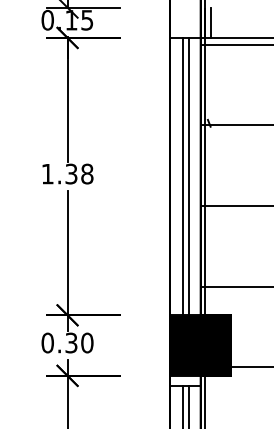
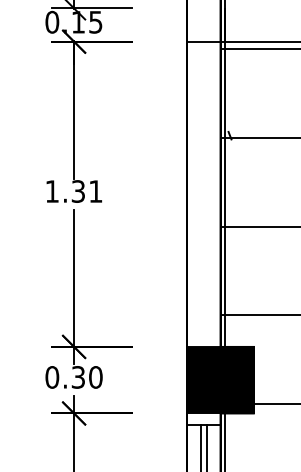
line: (210, 22) -> (231, 24), removed
text: (87, 173) -> (96, 190), 1.38 -> 1.31
line: (182, 176) -> (200, 194), removed
line: (188, 176) -> (207, 194), removed

